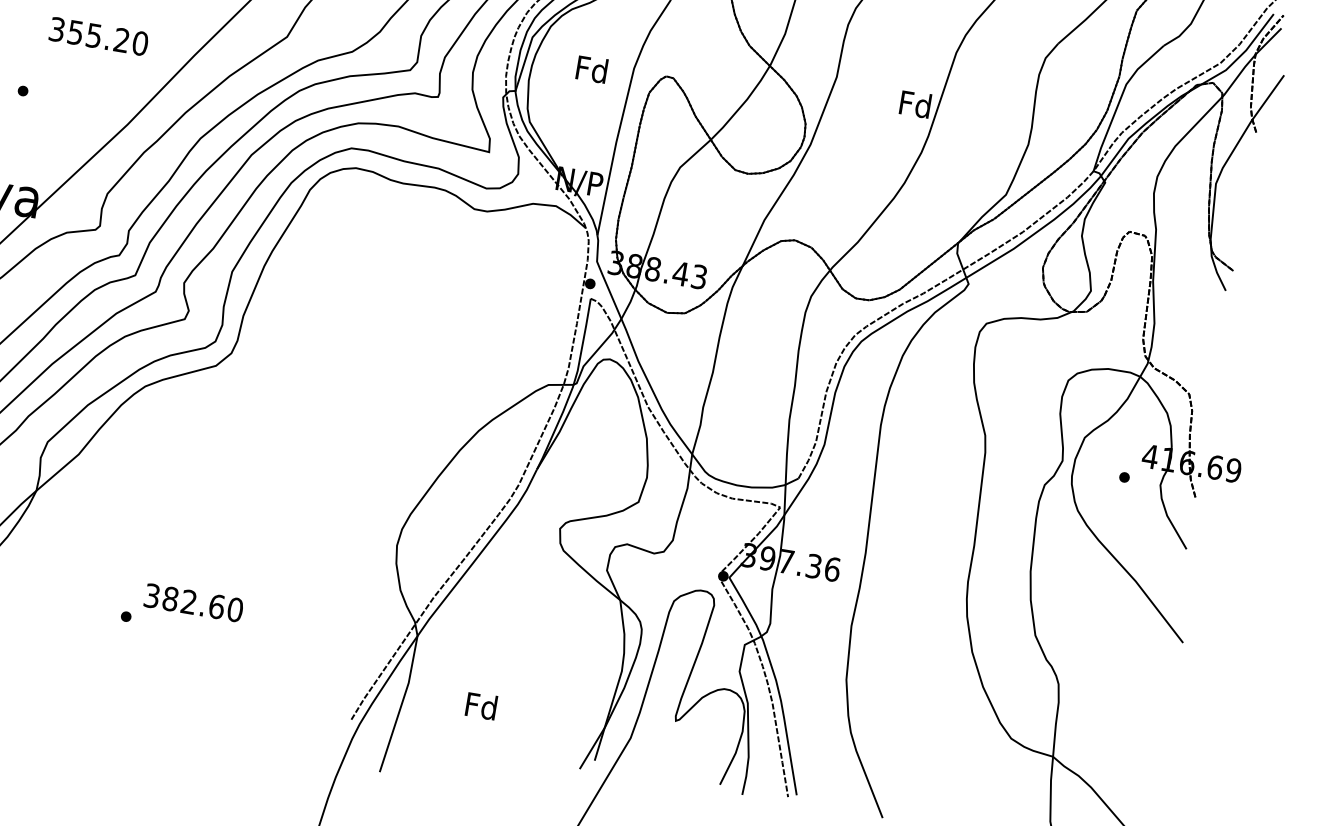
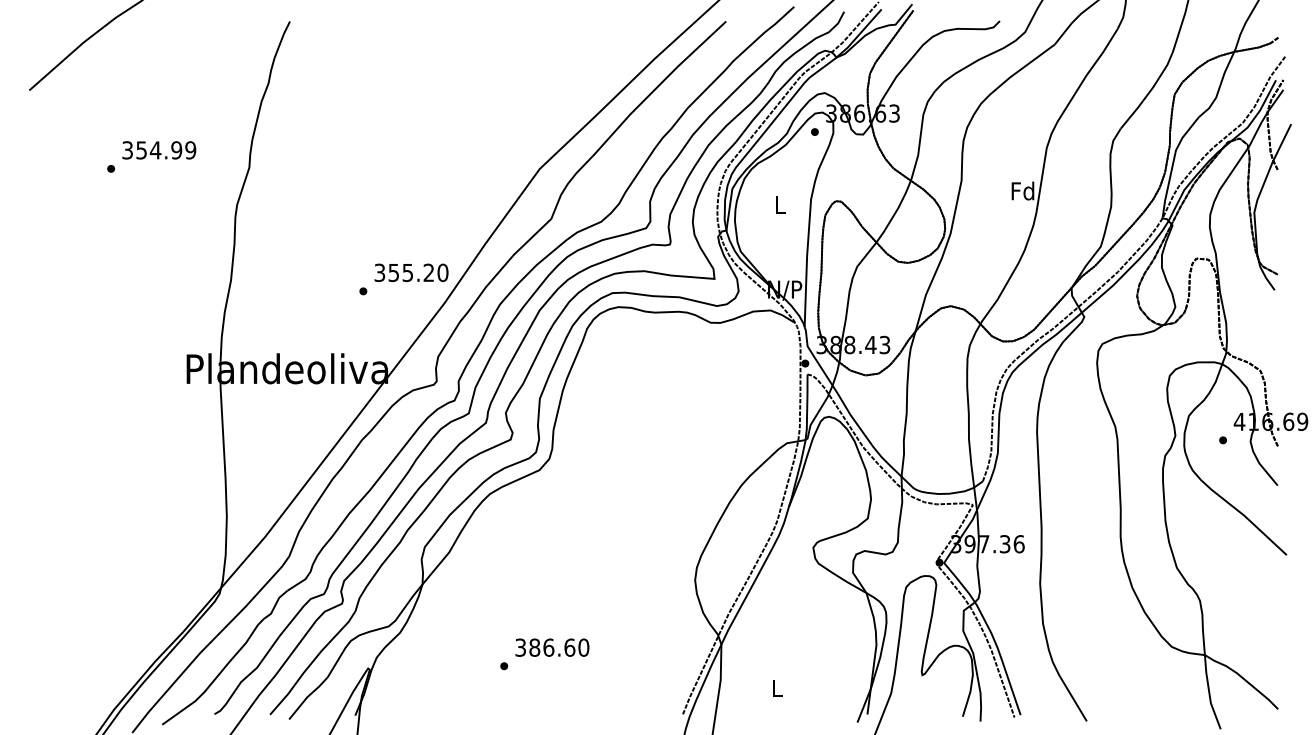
text: (98, 36) -> (411, 272), moved
text: (591, 68) -> (779, 204), Fd -> L
text: (188, 601) -> (548, 647), 382.60 -> 386.60
text: (482, 705) -> (777, 687), Fd -> L

